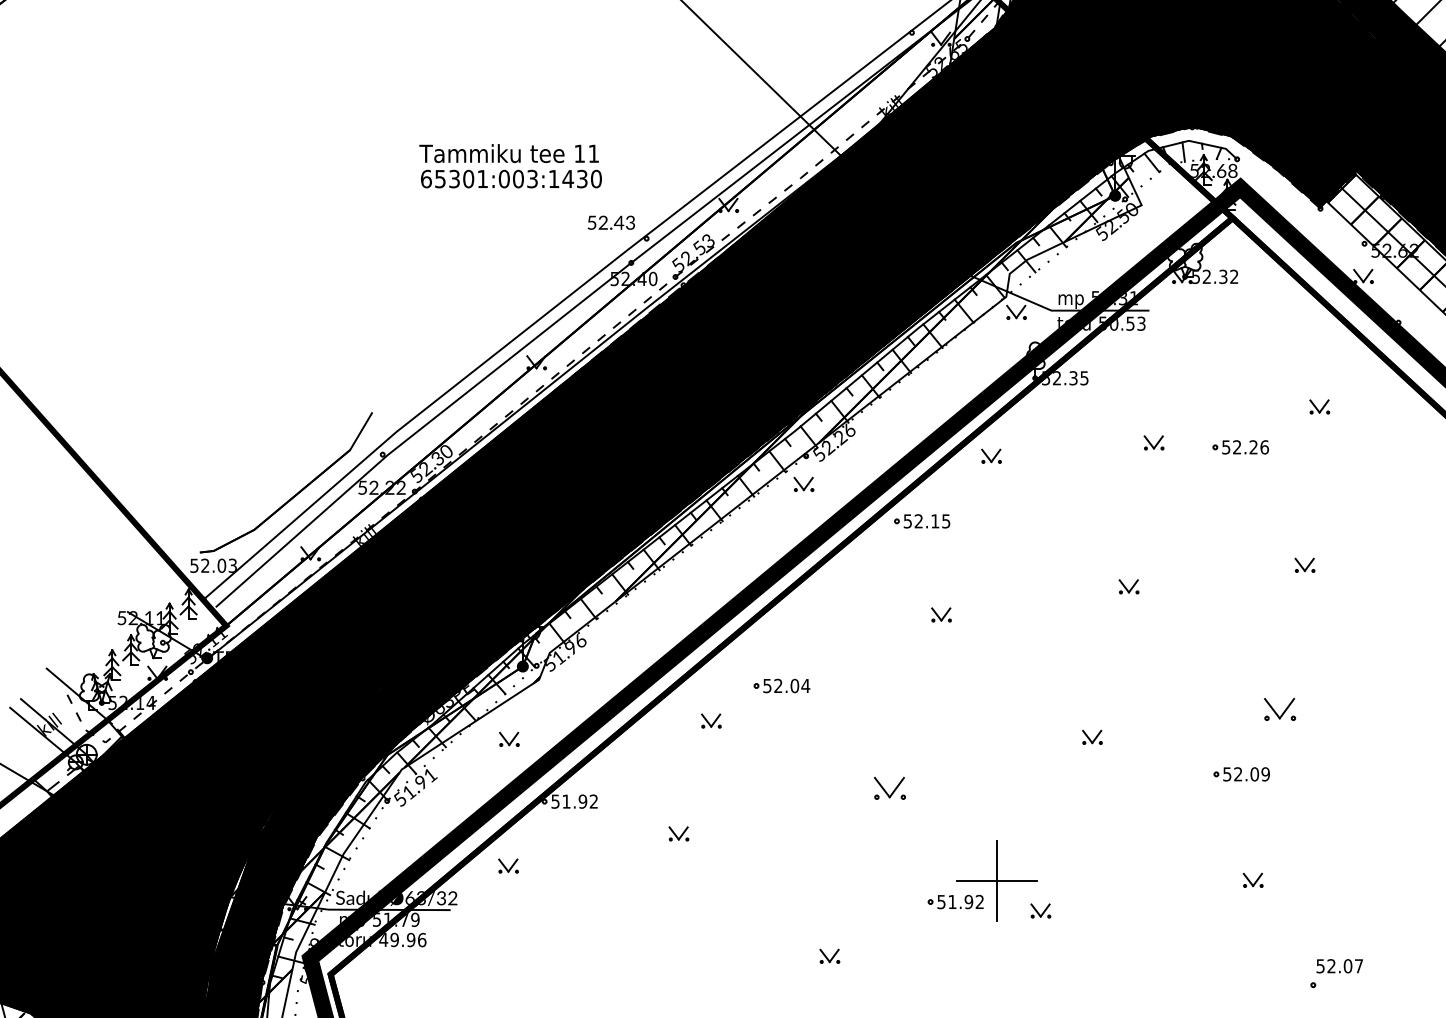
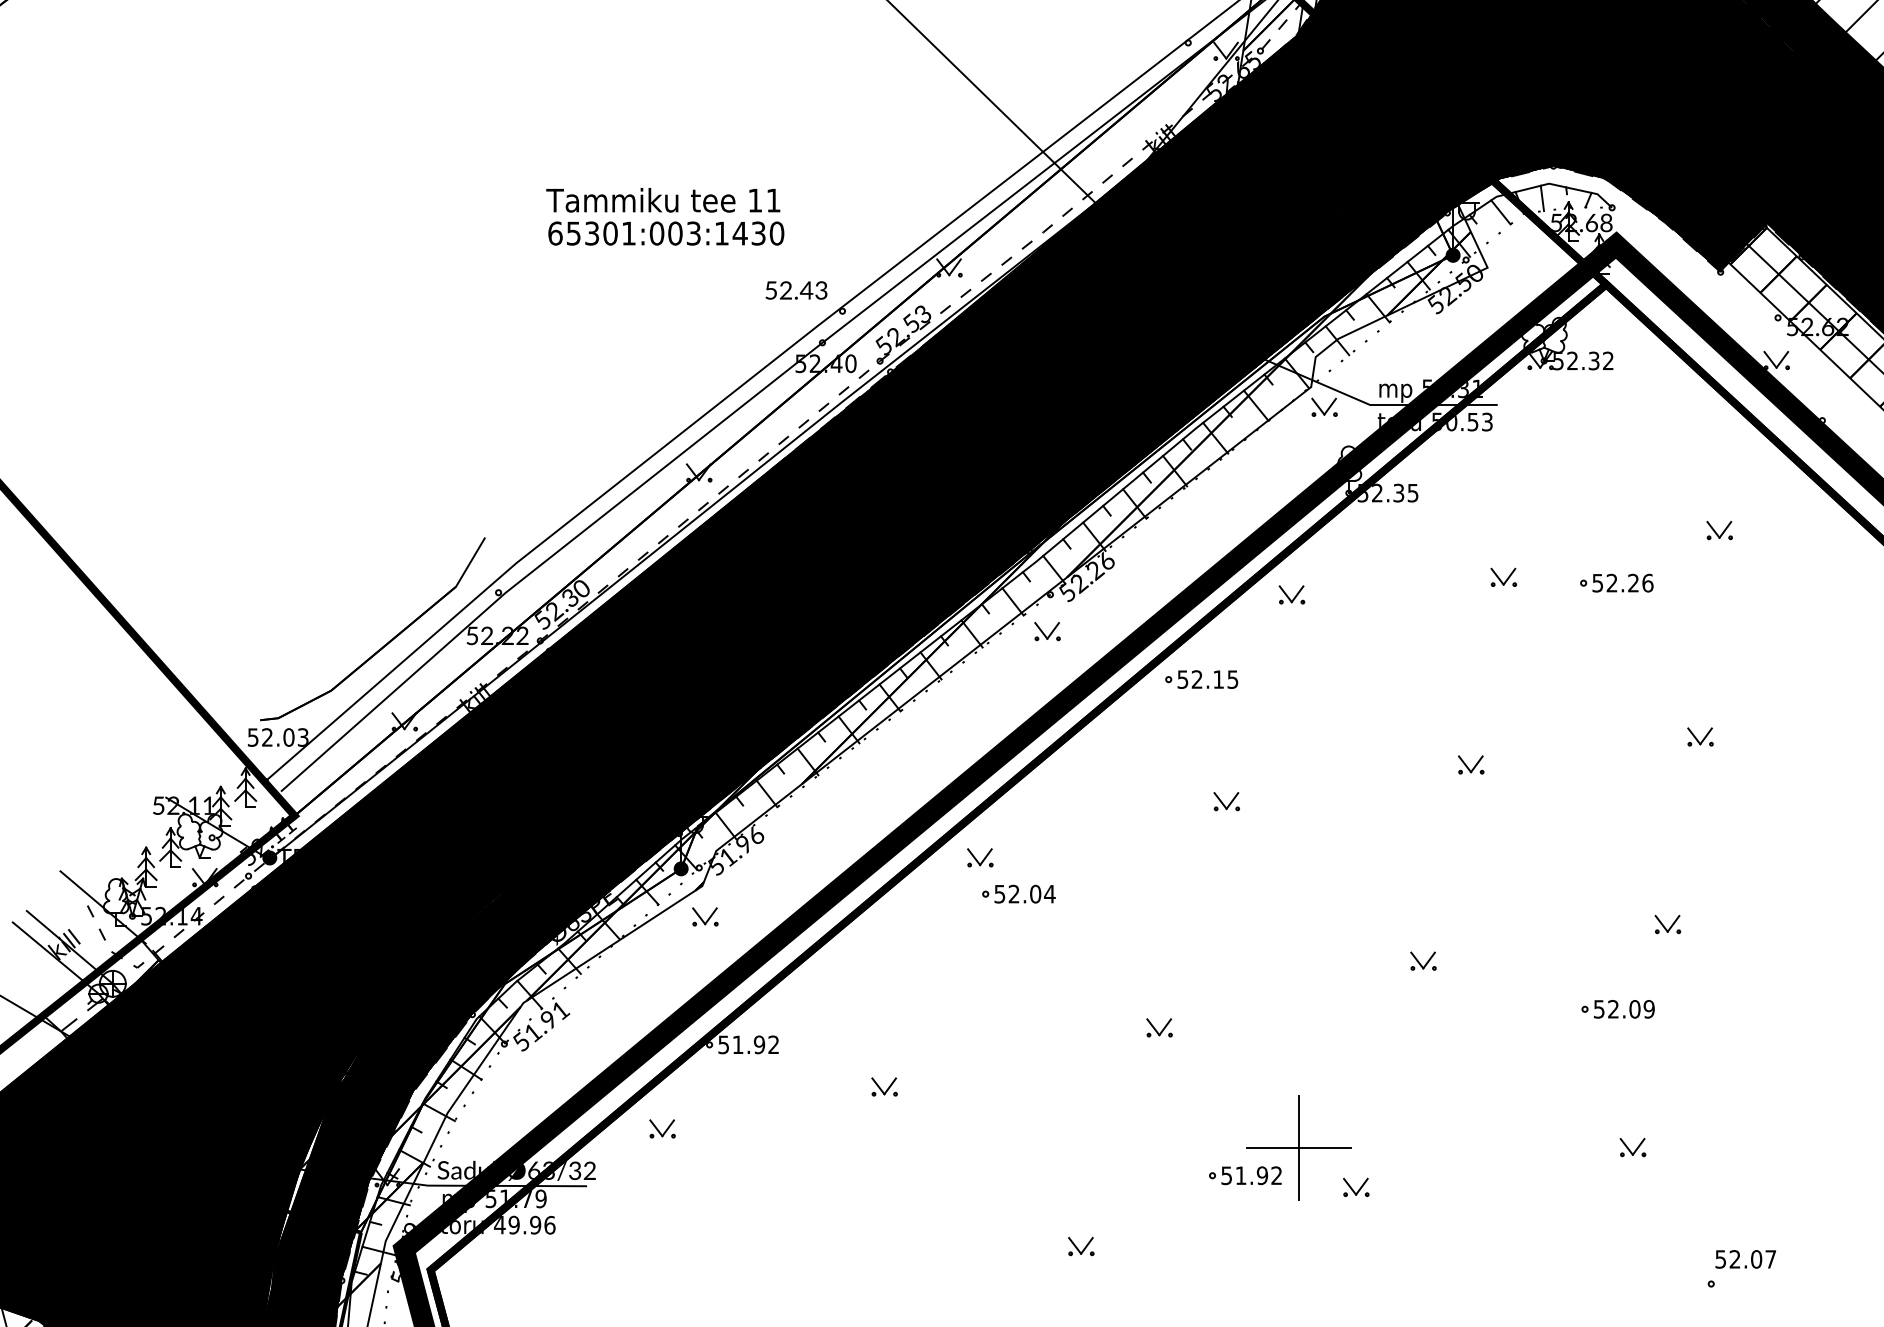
part: (1279, 708) -> (1667, 923), size x0.62
part: (711, 720) -> (980, 857), moved
part: (509, 738) -> (705, 915), moved
part: (889, 788) -> (1158, 1027), size x0.62

